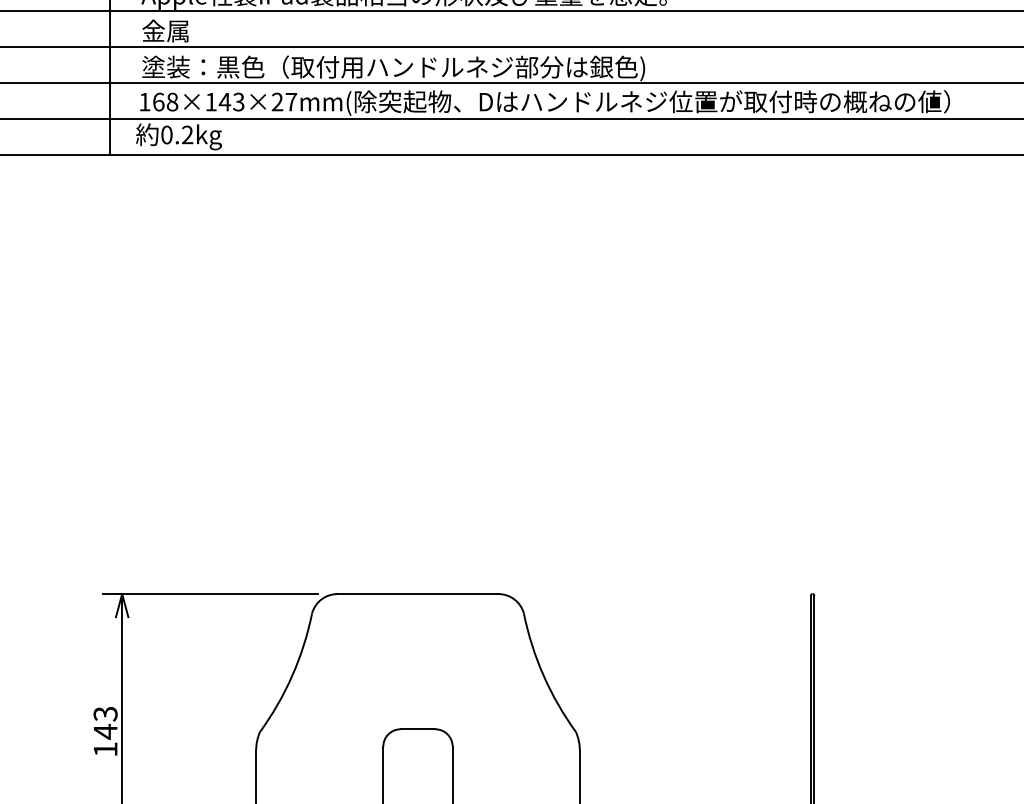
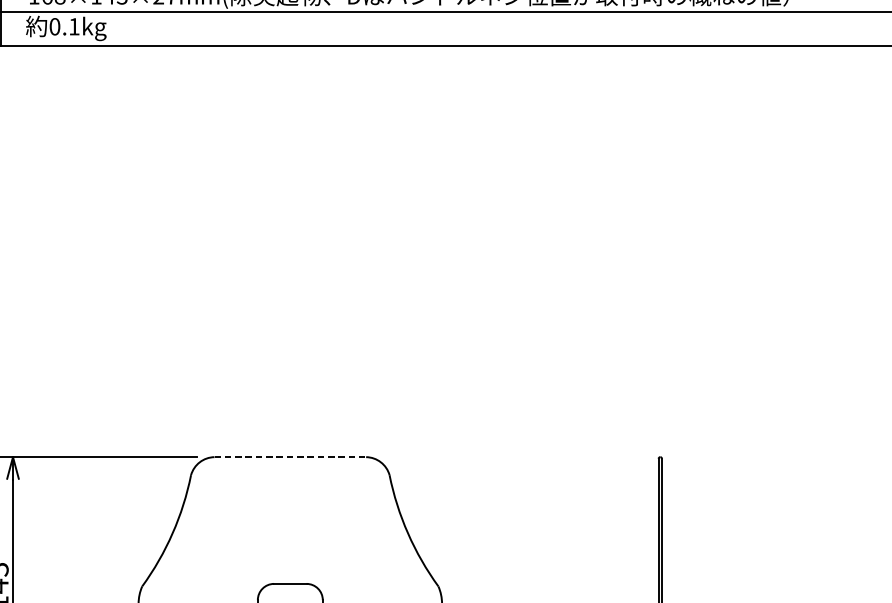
text: (187, 134) -> (74, 26), 0.2kg -> 0.1kg
line: (417, 594) -> (289, 457), solid -> dashed

